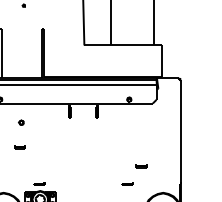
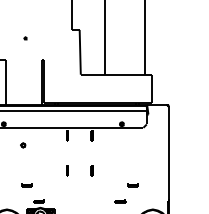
part: (19, 148) -> (26, 185), moved
line: (69, 150) -> (67, 170), added
part: (96, 150) -> (91, 170), added

